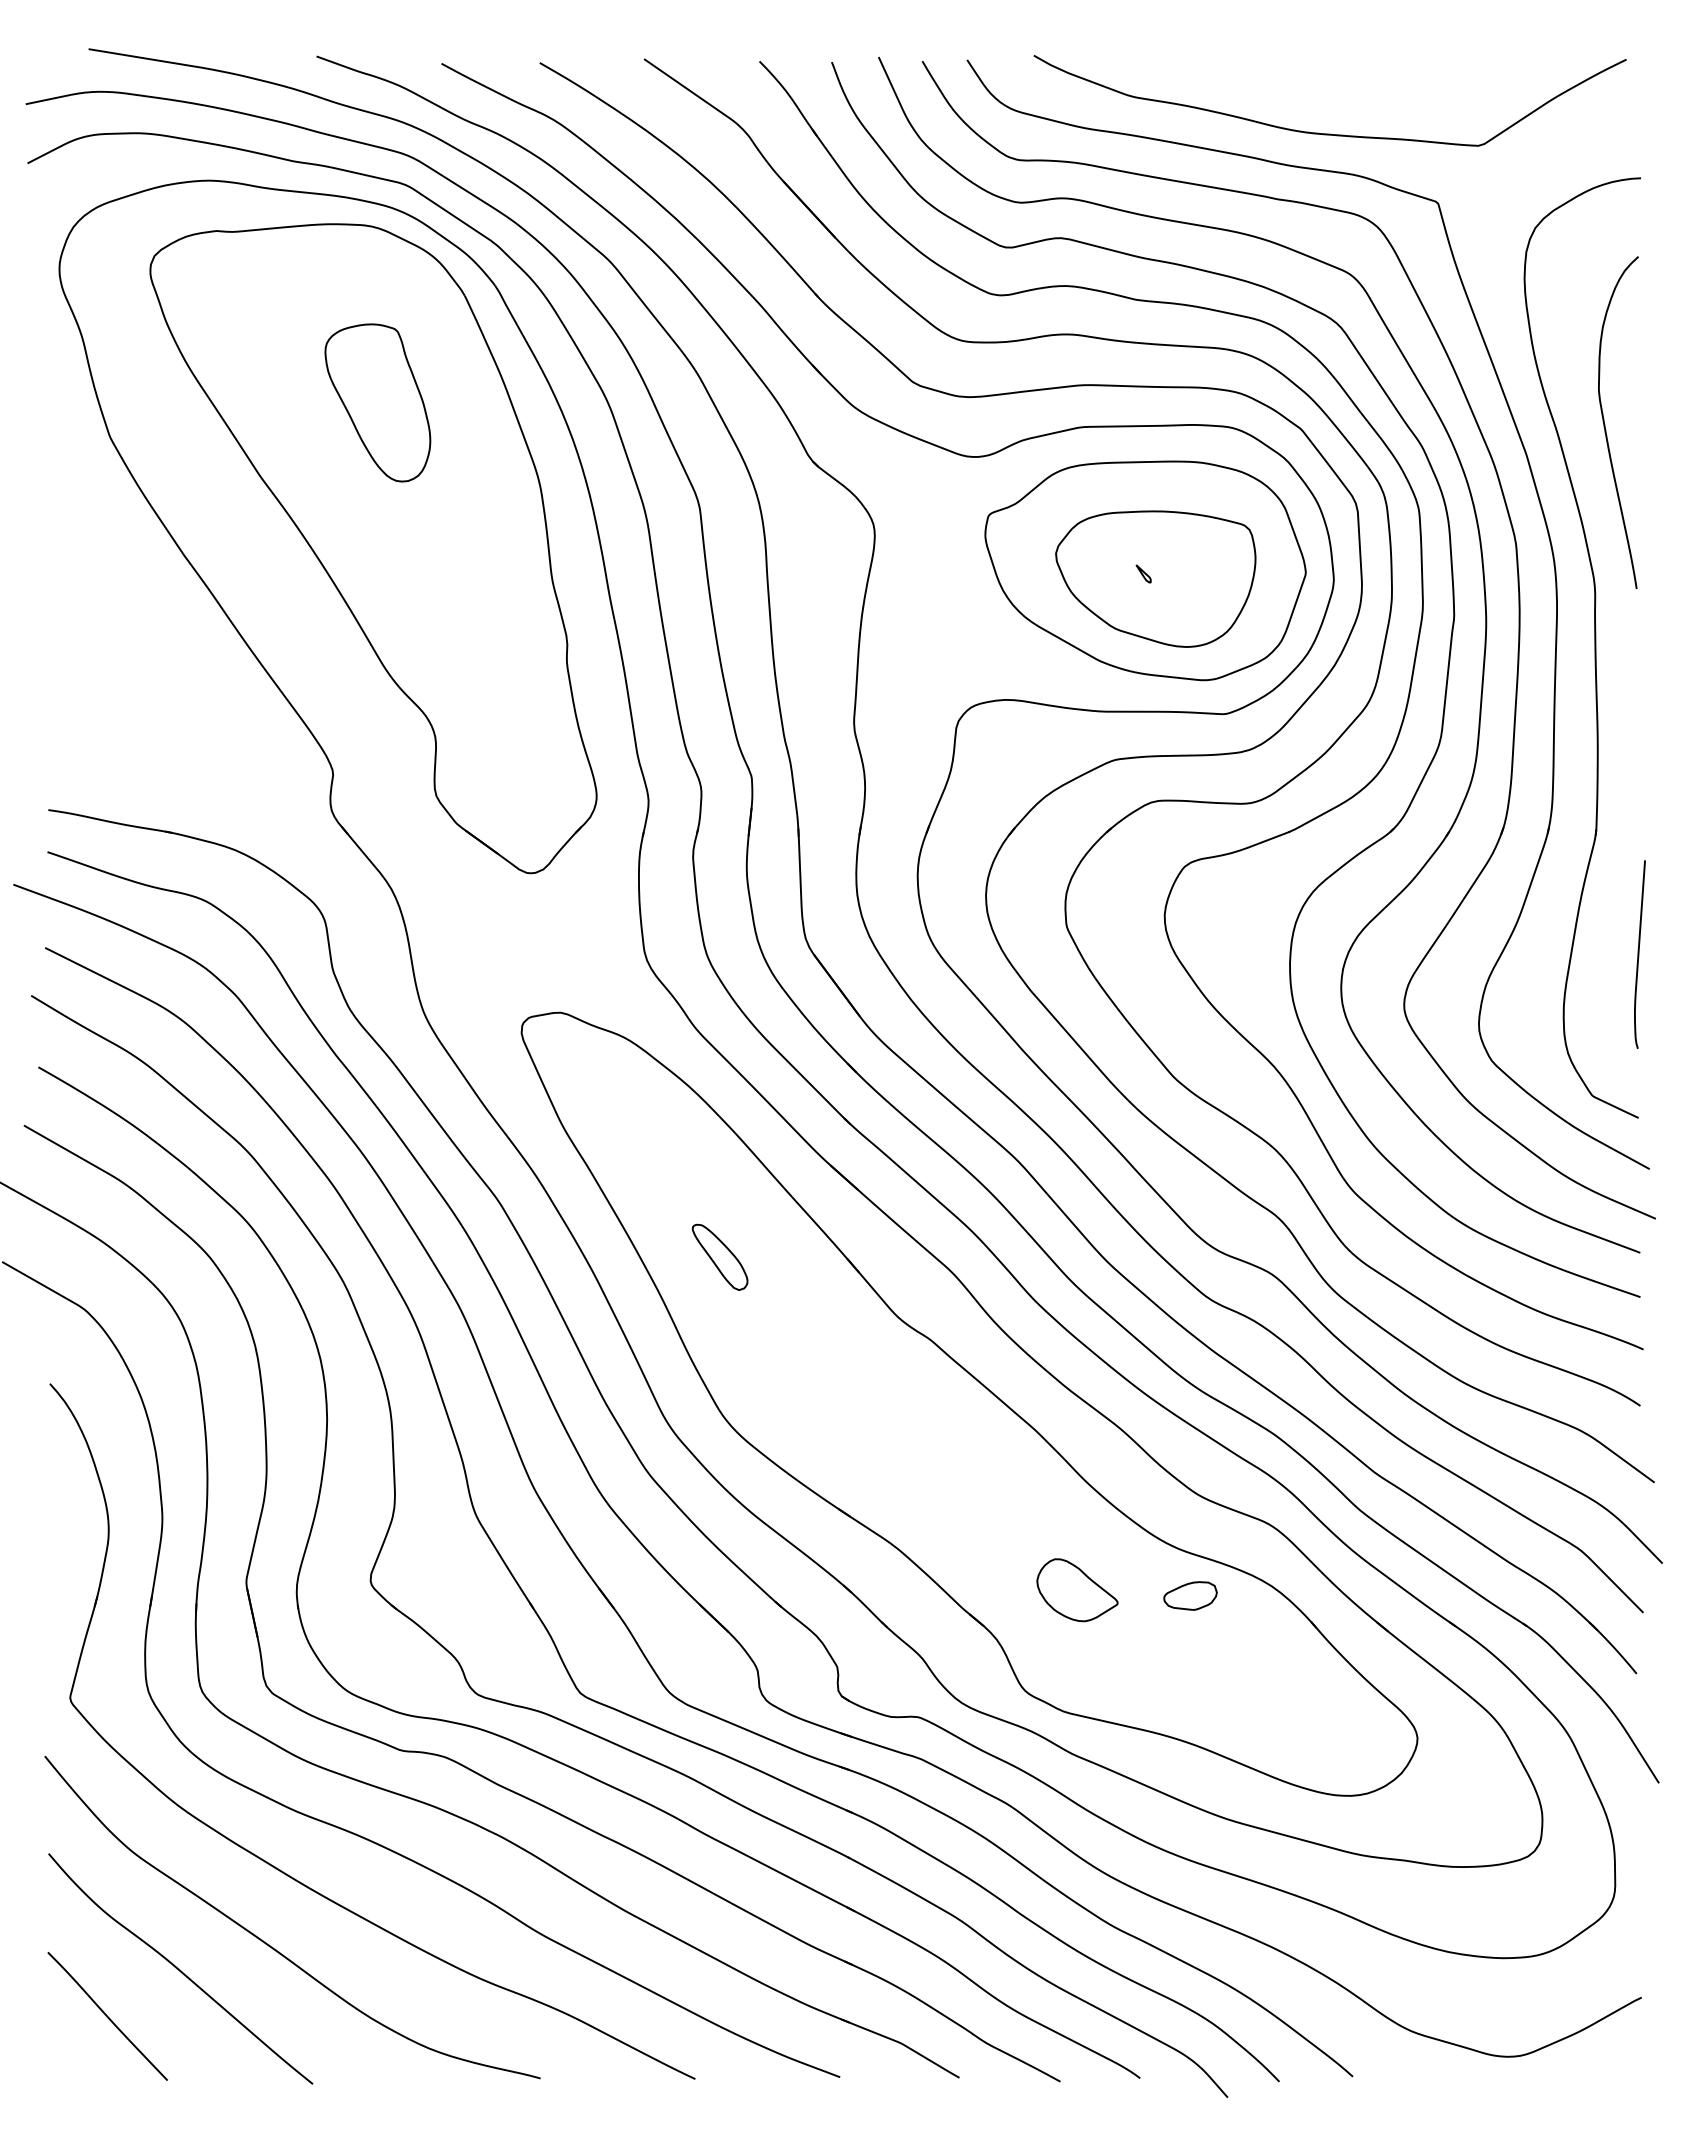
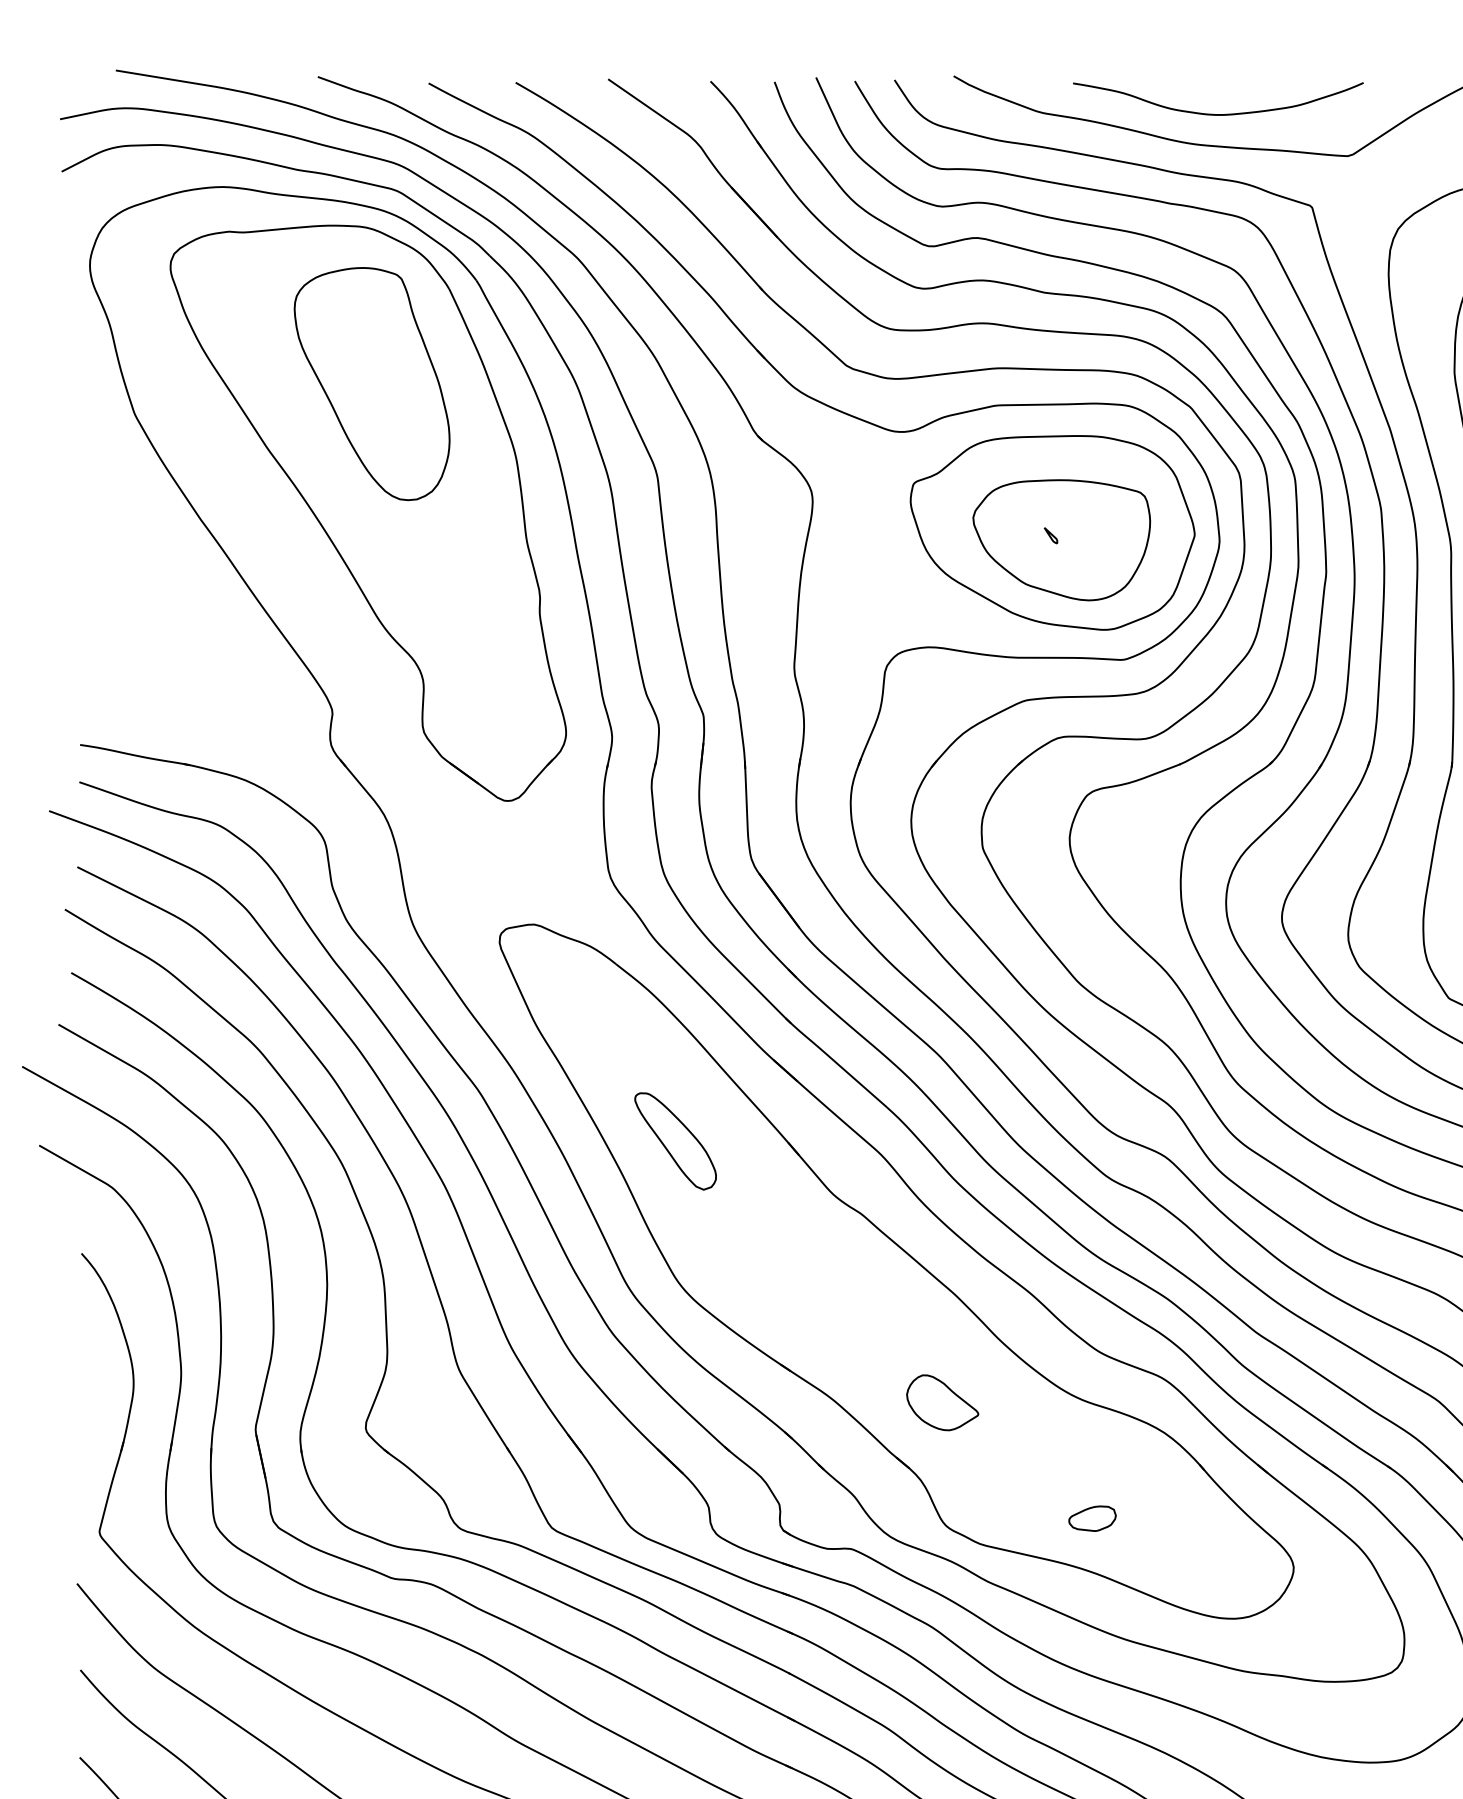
curve: (1332, 98) -> (1218, 114), added
part: (377, 402) -> (371, 383), size x1.67
part: (719, 1257) -> (675, 1141), size x1.67
part: (1077, 1590) -> (942, 1403), moved
part: (1190, 1595) -> (1092, 1518), moved

